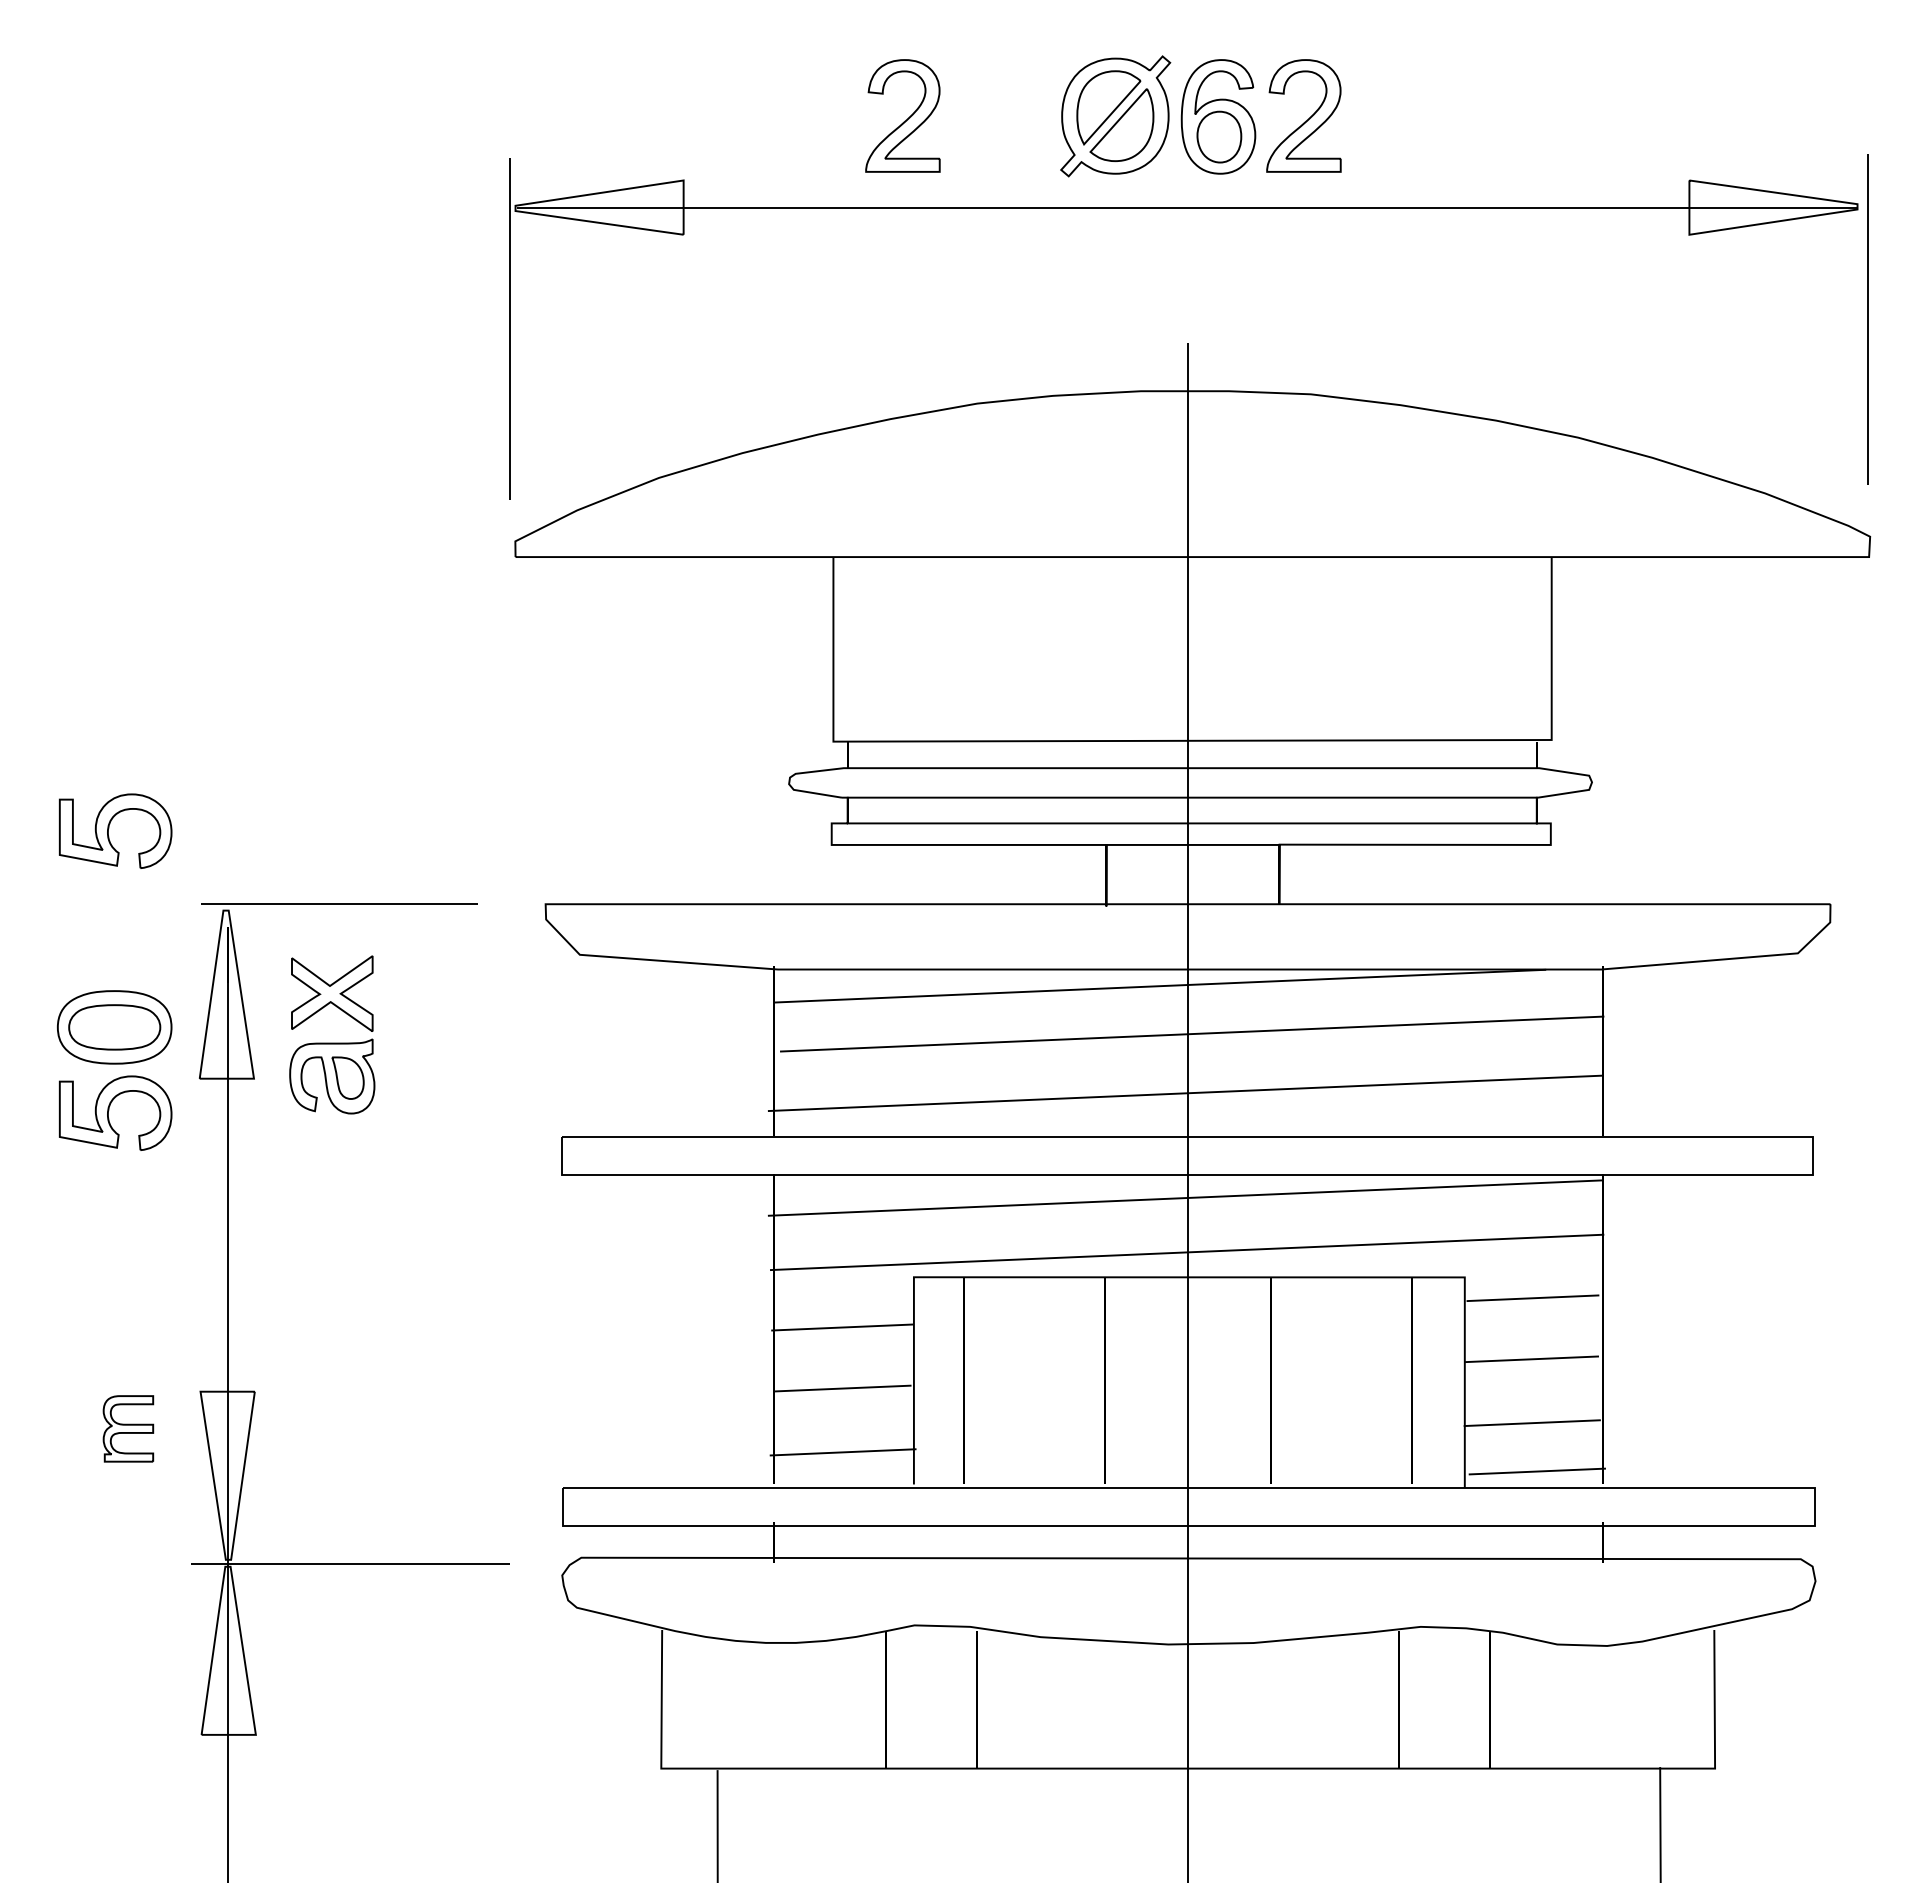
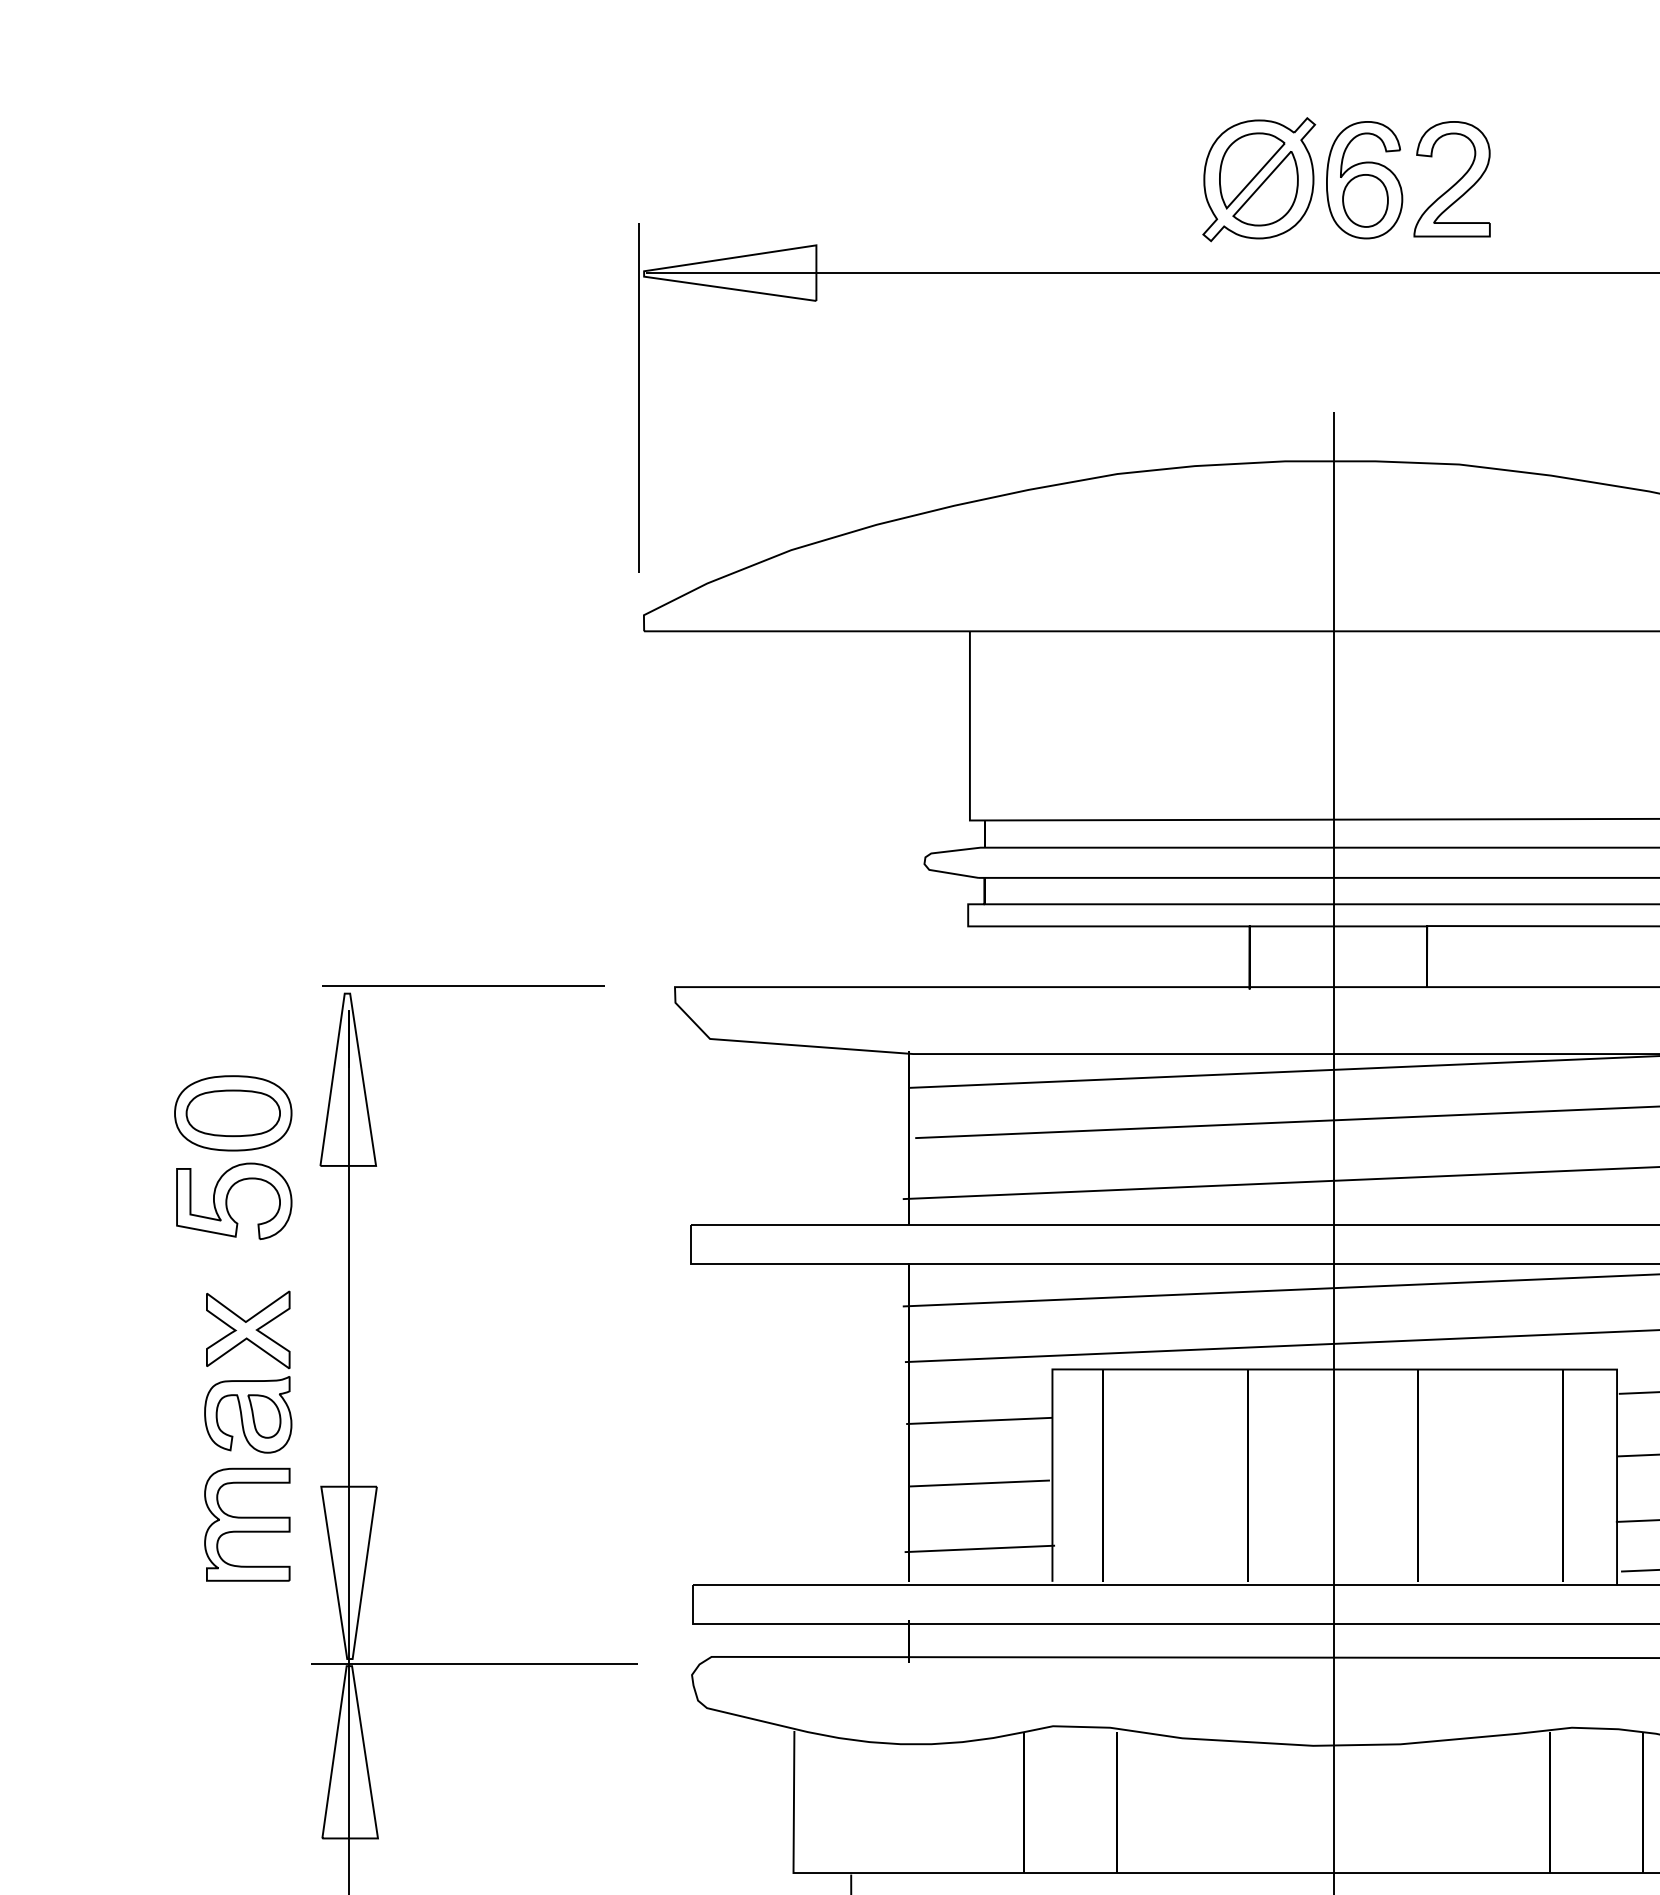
part: (902, 115) -> (1040, 178), removed
part: (109, 828) -> (227, 909), removed
part: (332, 1042) -> (248, 1379), moved
part: (128, 1428) -> (247, 1524), size x1.67

